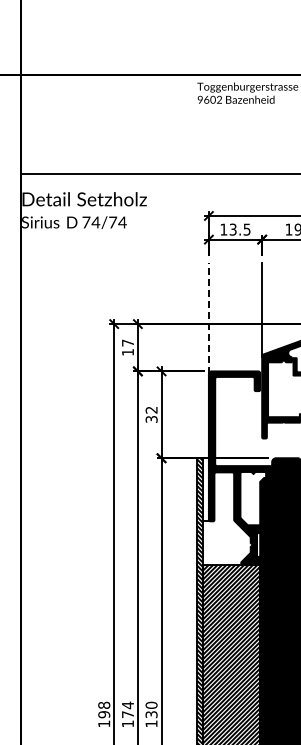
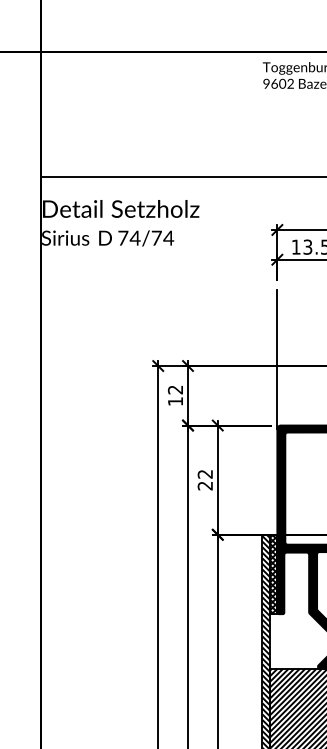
line: (208, 318) -> (276, 358), dashed -> solid
text: (127, 342) -> (174, 389), 17 -> 12
text: (151, 419) -> (205, 486), 32 -> 22
hatch: (205, 489) -> (273, 574), added

